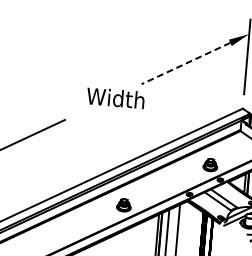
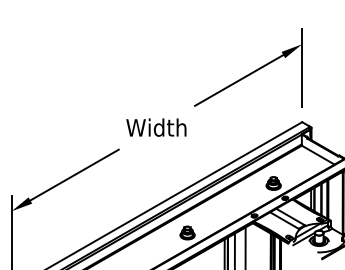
line: (186, 63) -> (239, 80), dashed -> solid
text: (115, 98) -> (156, 127), moved

